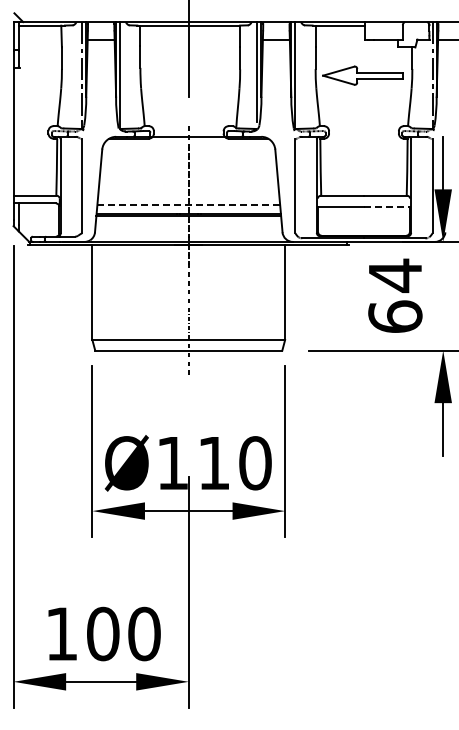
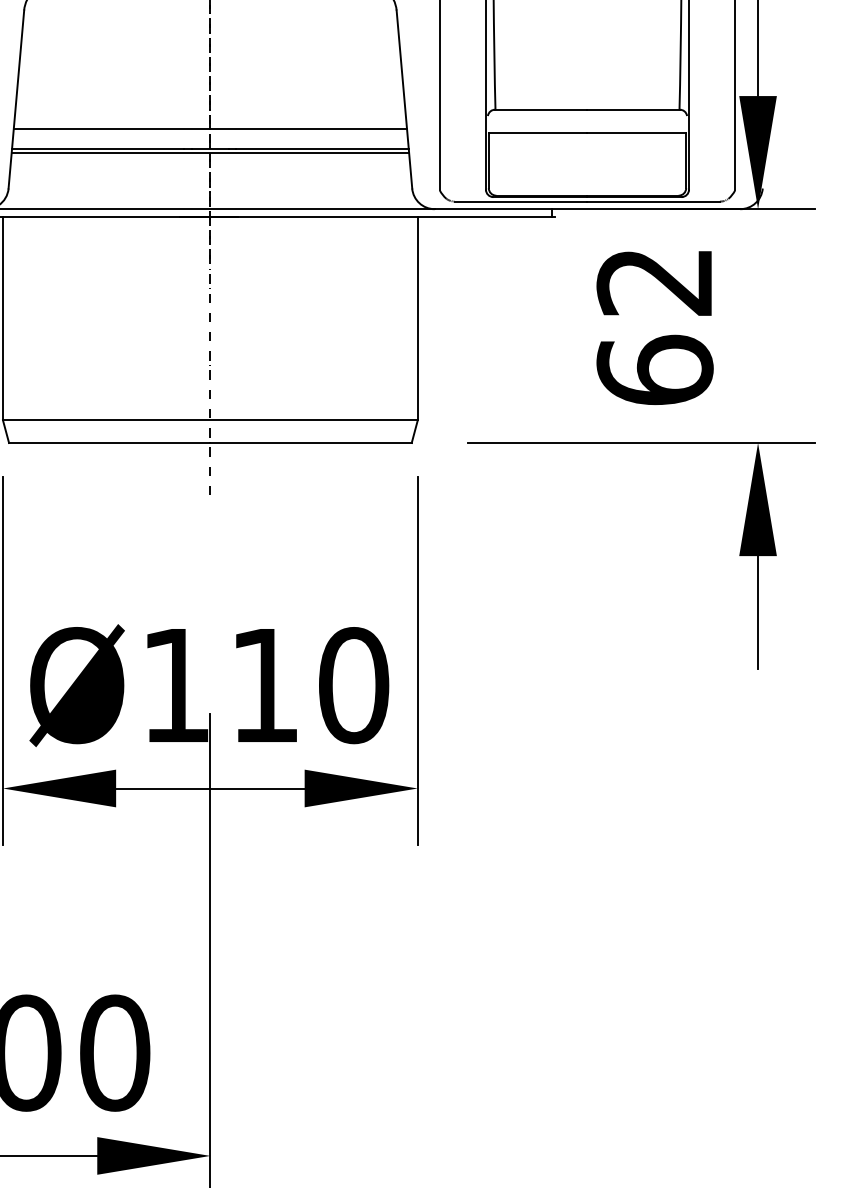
line: (189, 204) -> (211, 128), dashed -> solid
line: (386, 206) -> (635, 132), dashed -> solid
text: (394, 275) -> (653, 281), 64 -> 62

